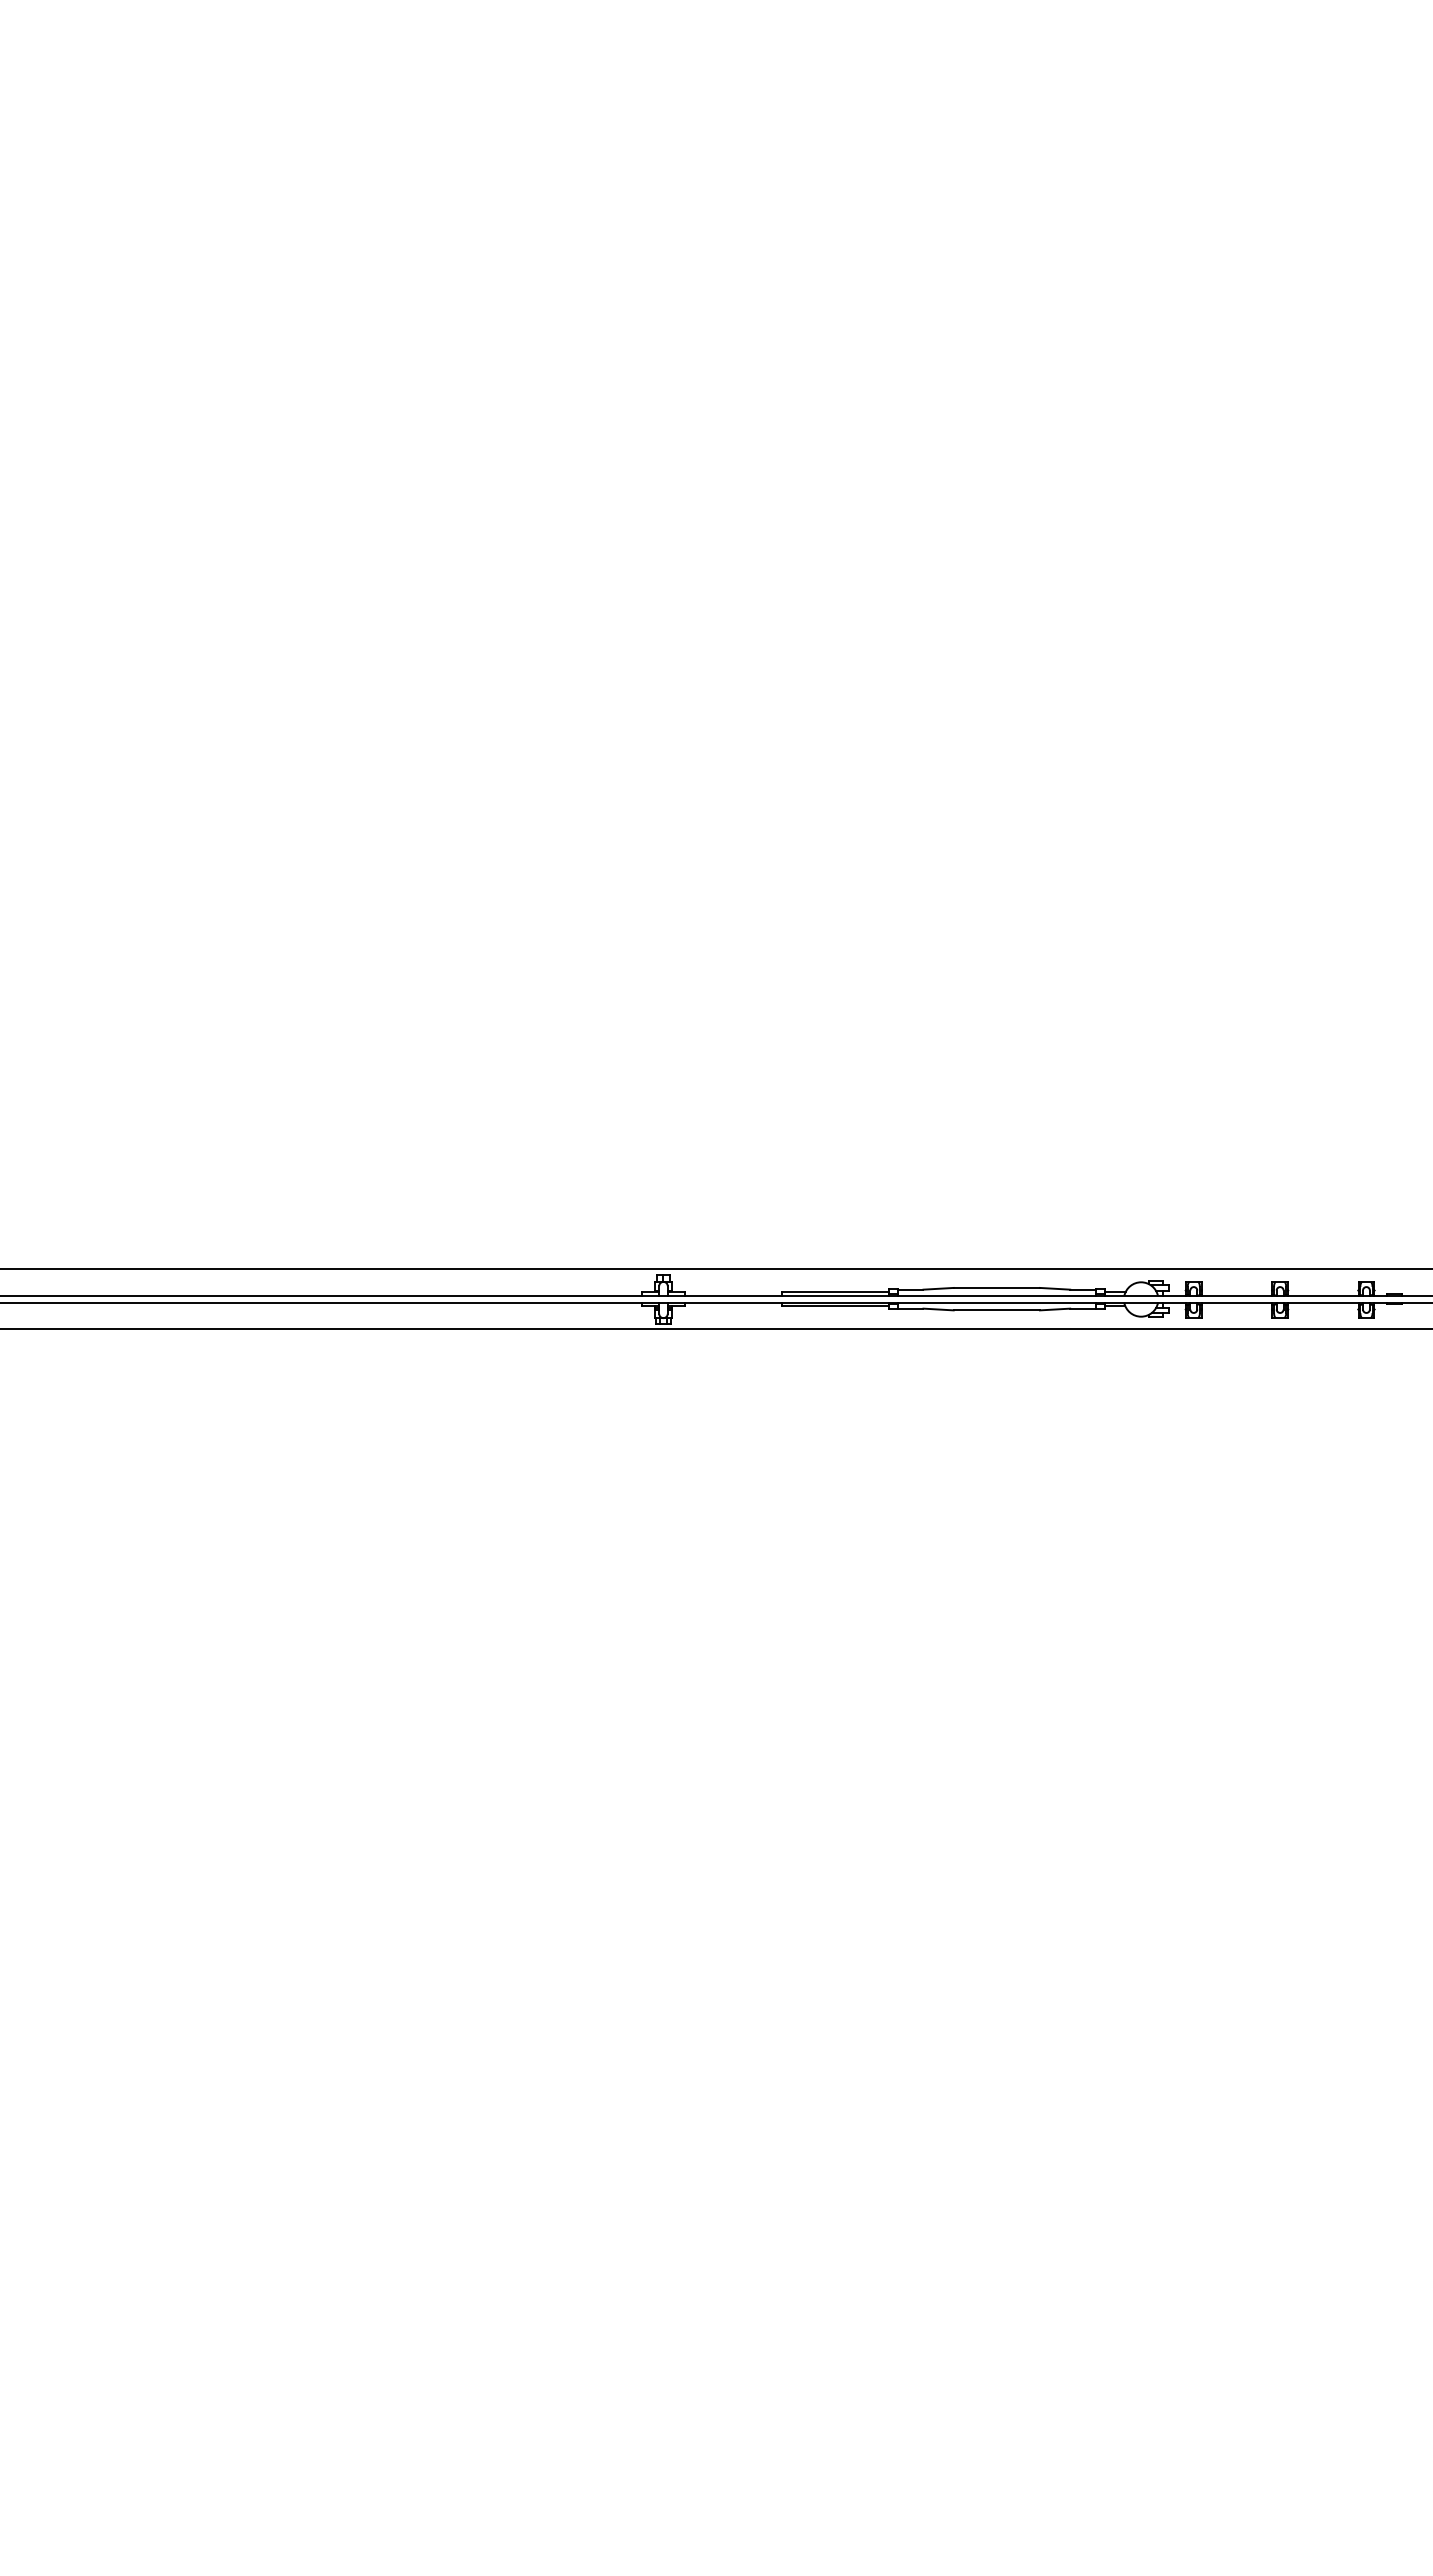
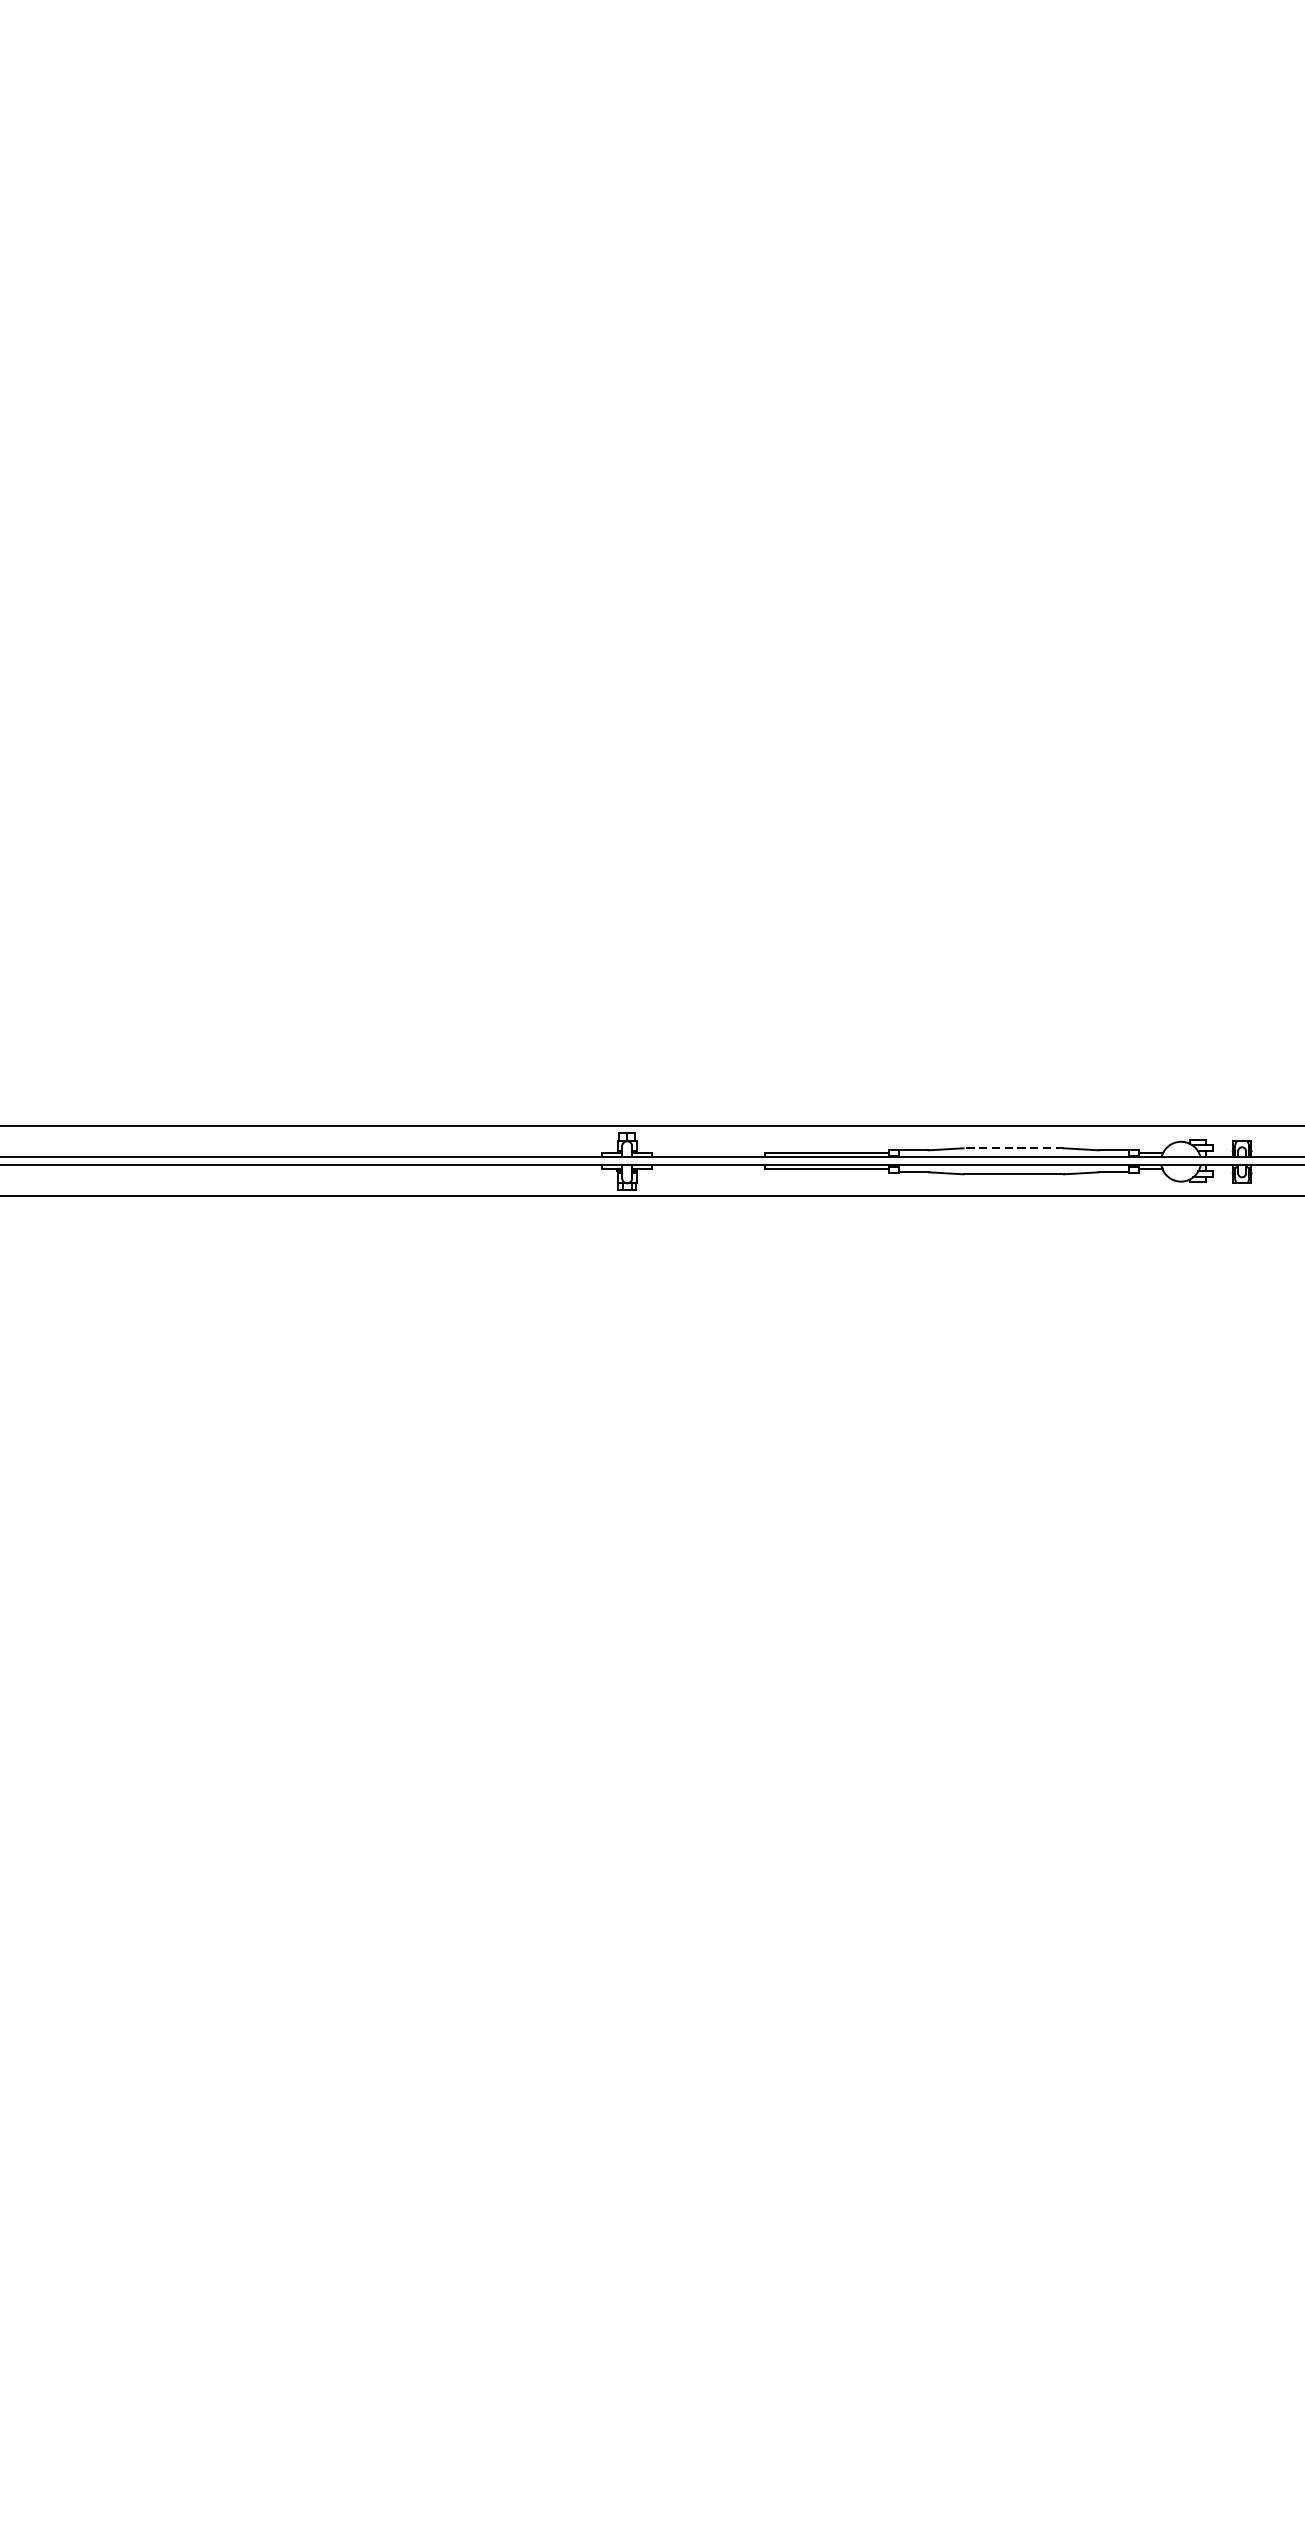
line: (996, 1287) -> (1013, 1147), solid -> dashed

